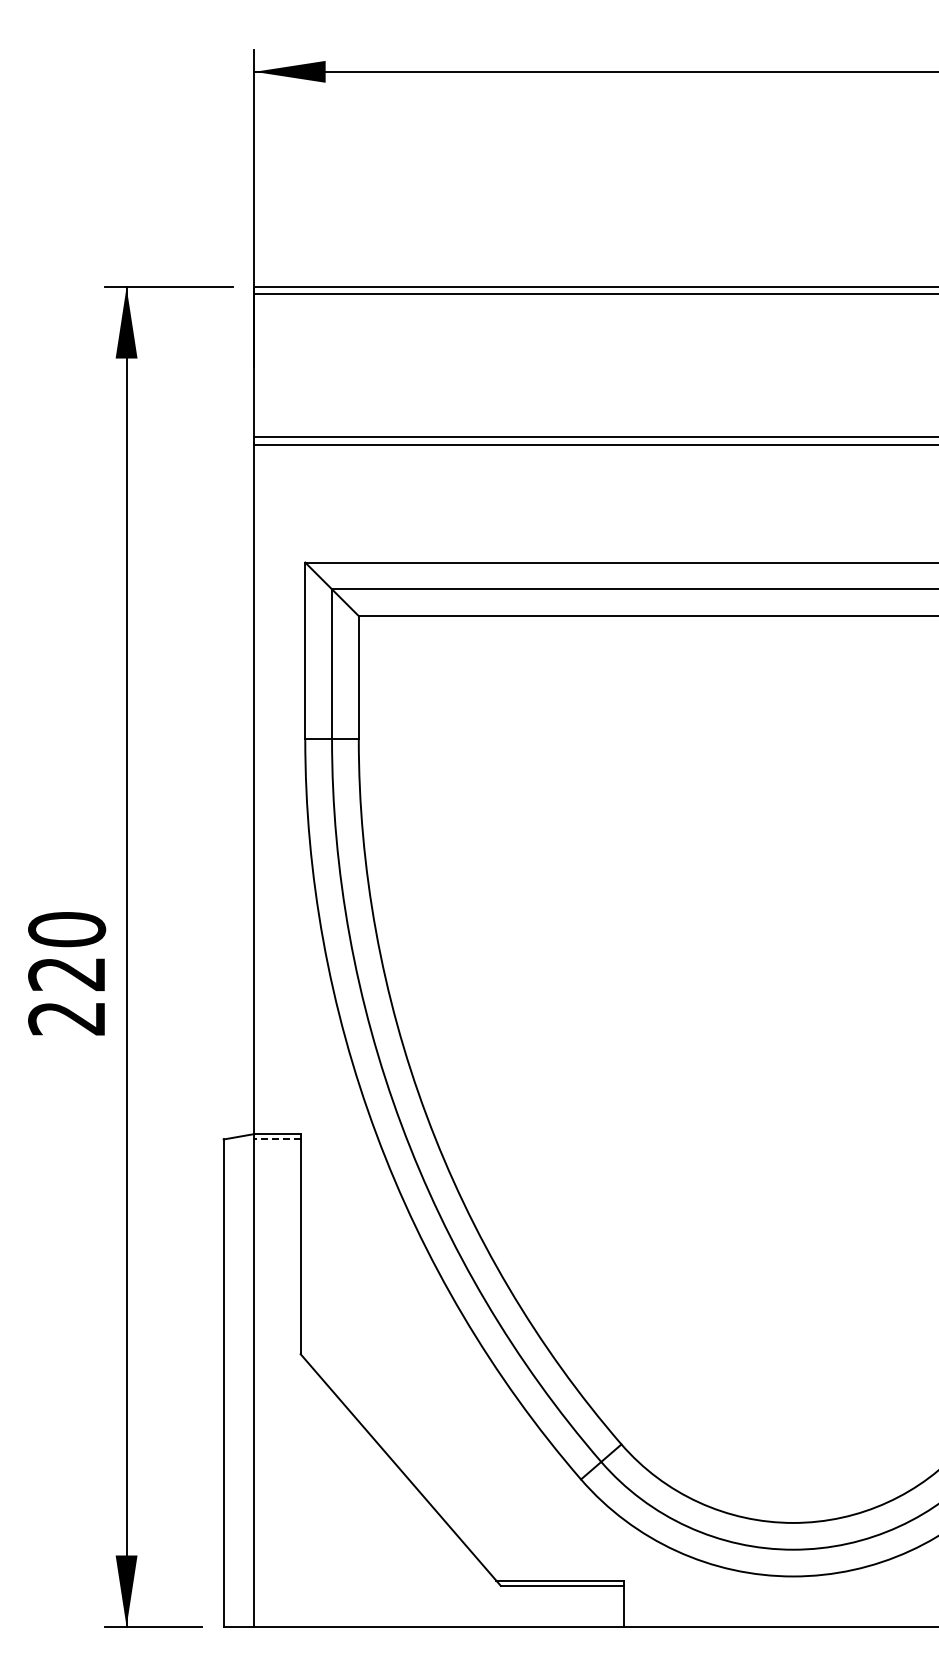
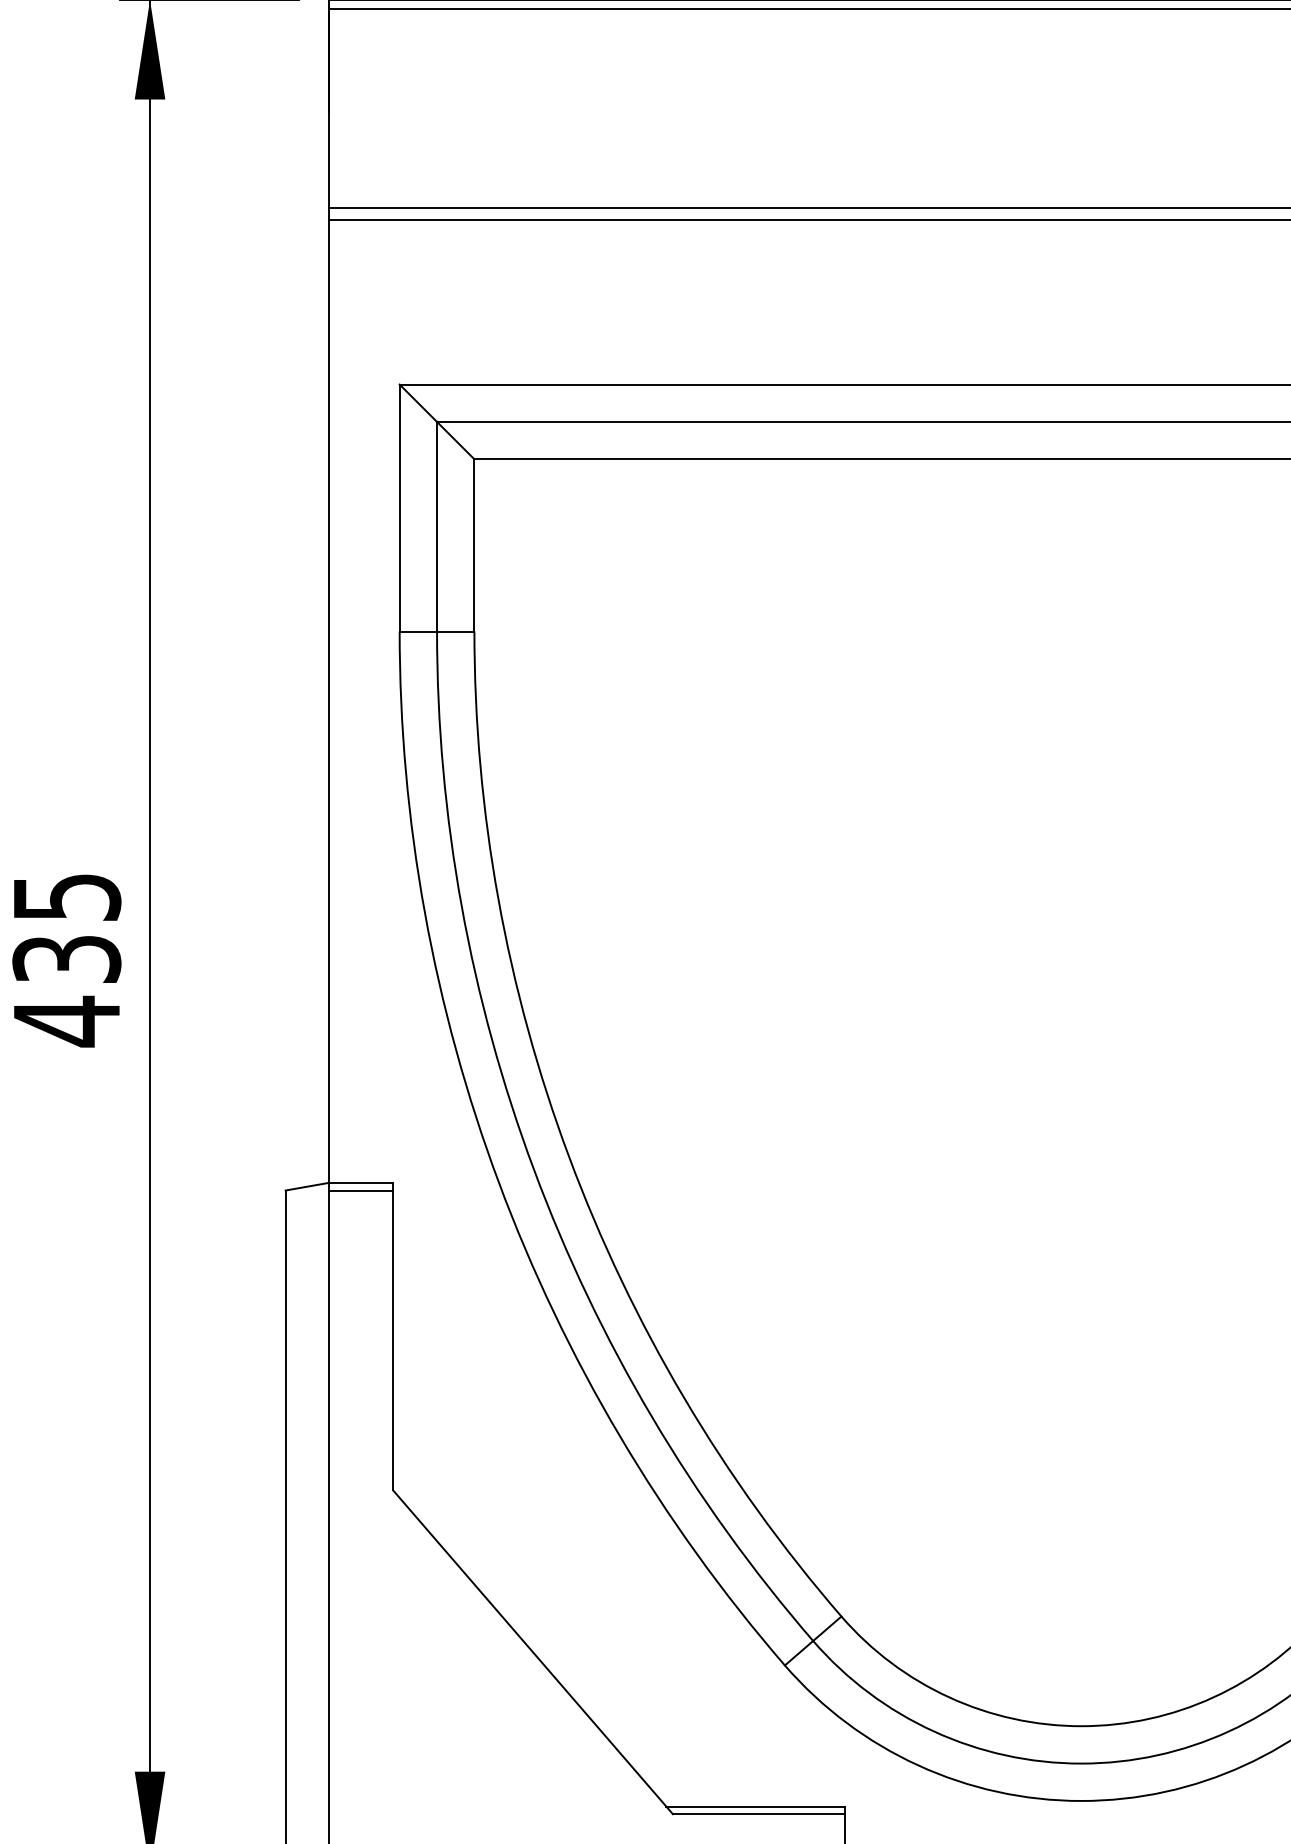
text: (67, 974) -> (67, 960), 220 -> 435
line: (277, 1139) -> (360, 1190), dashed -> solid

